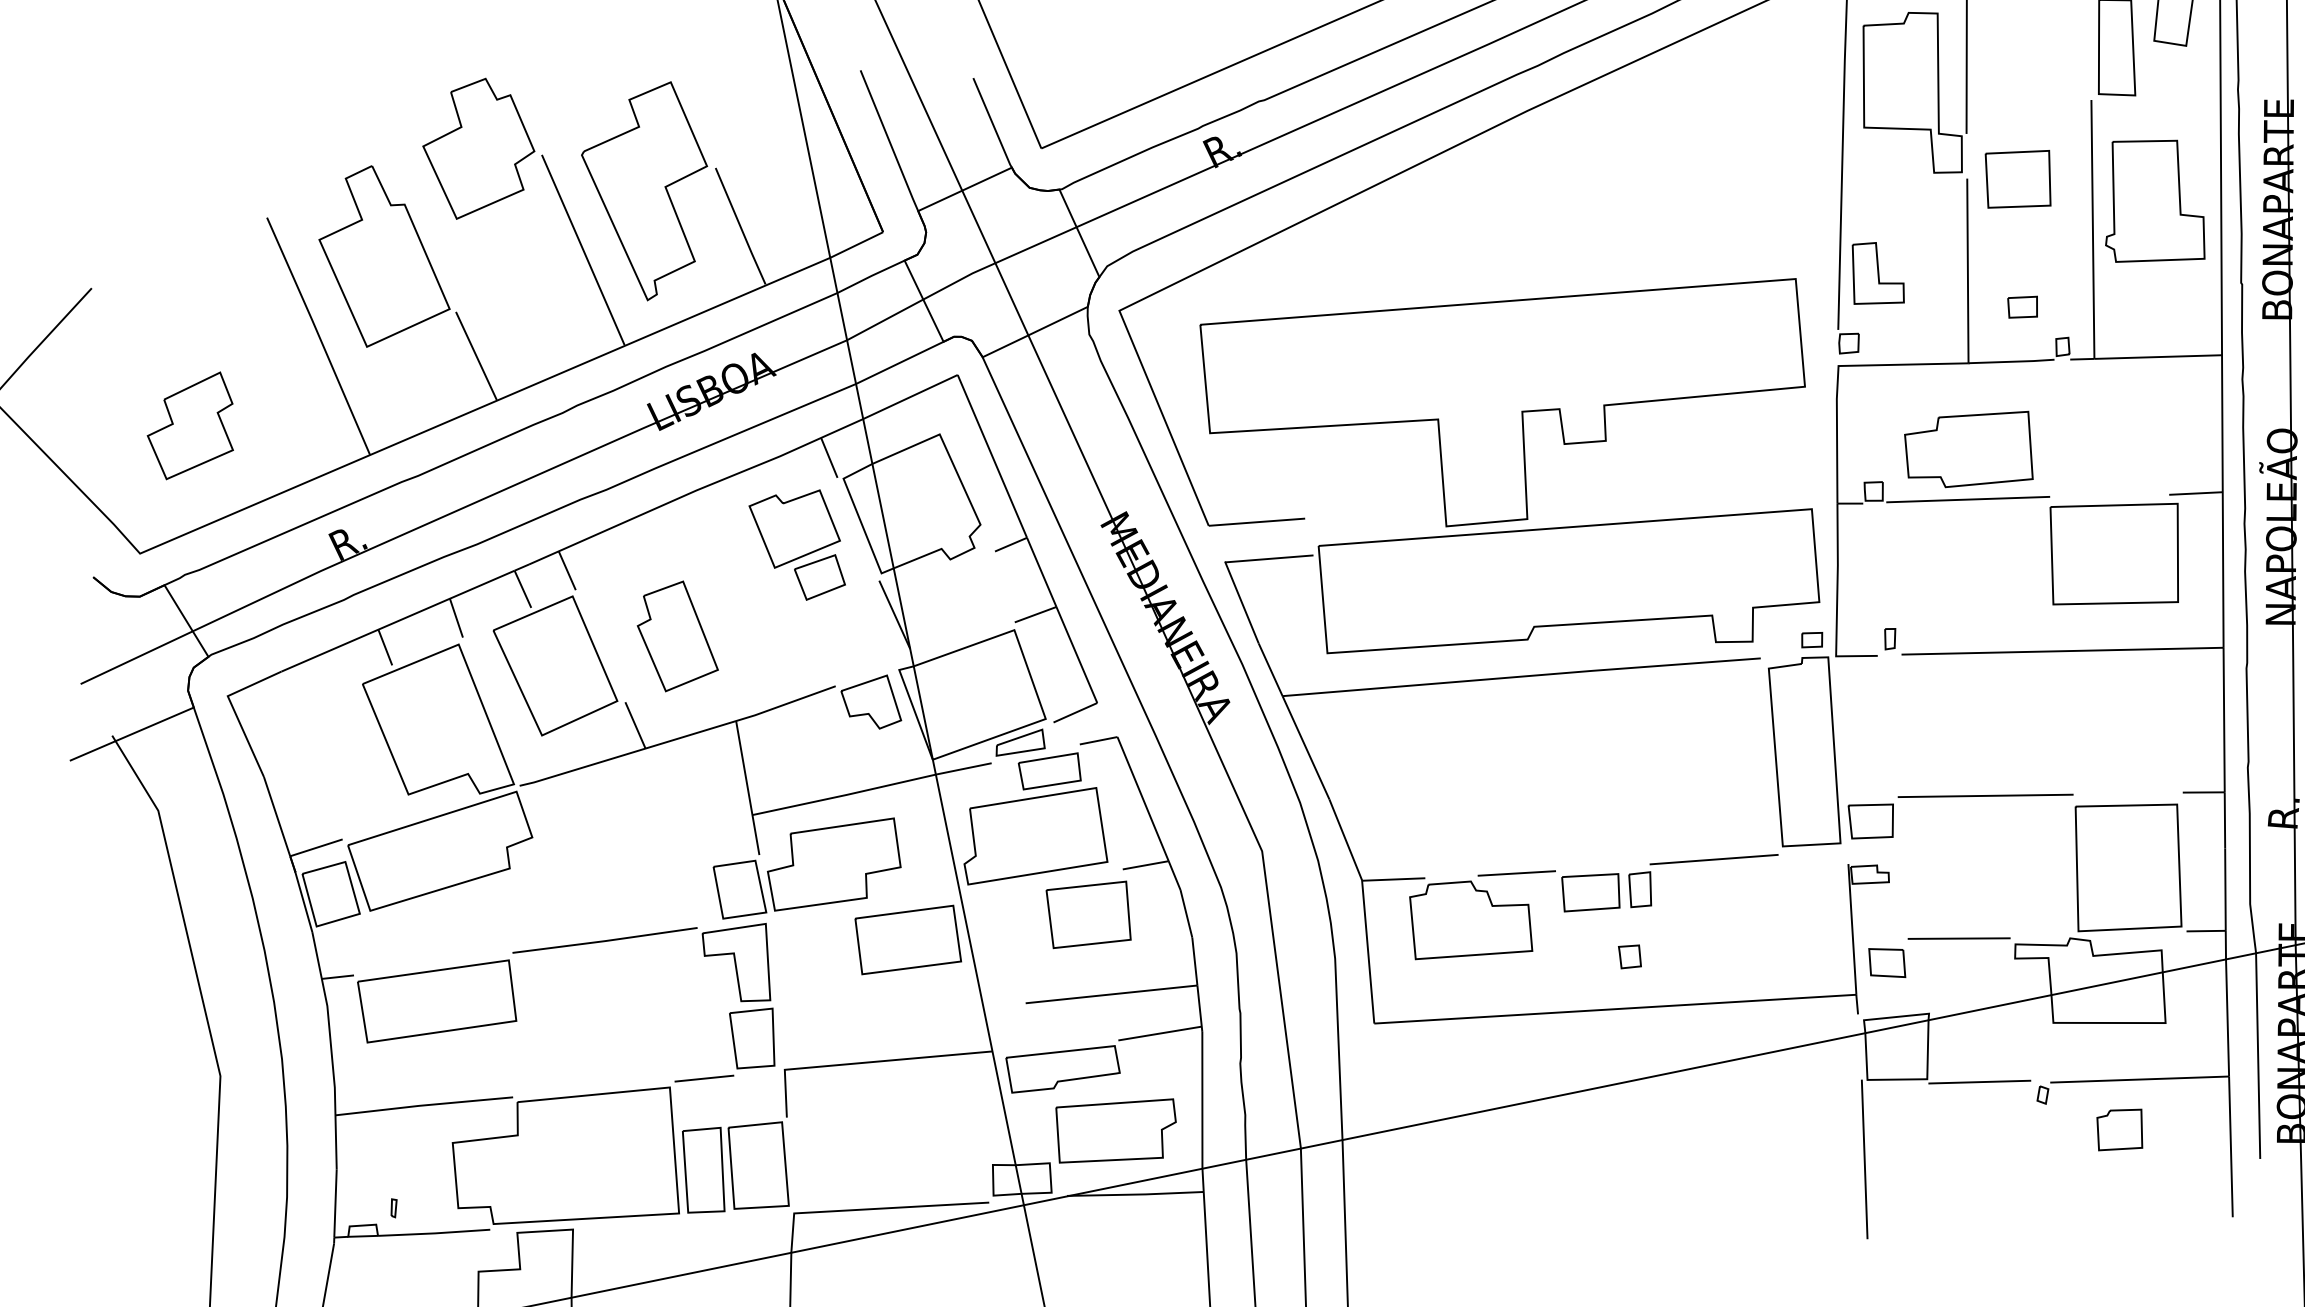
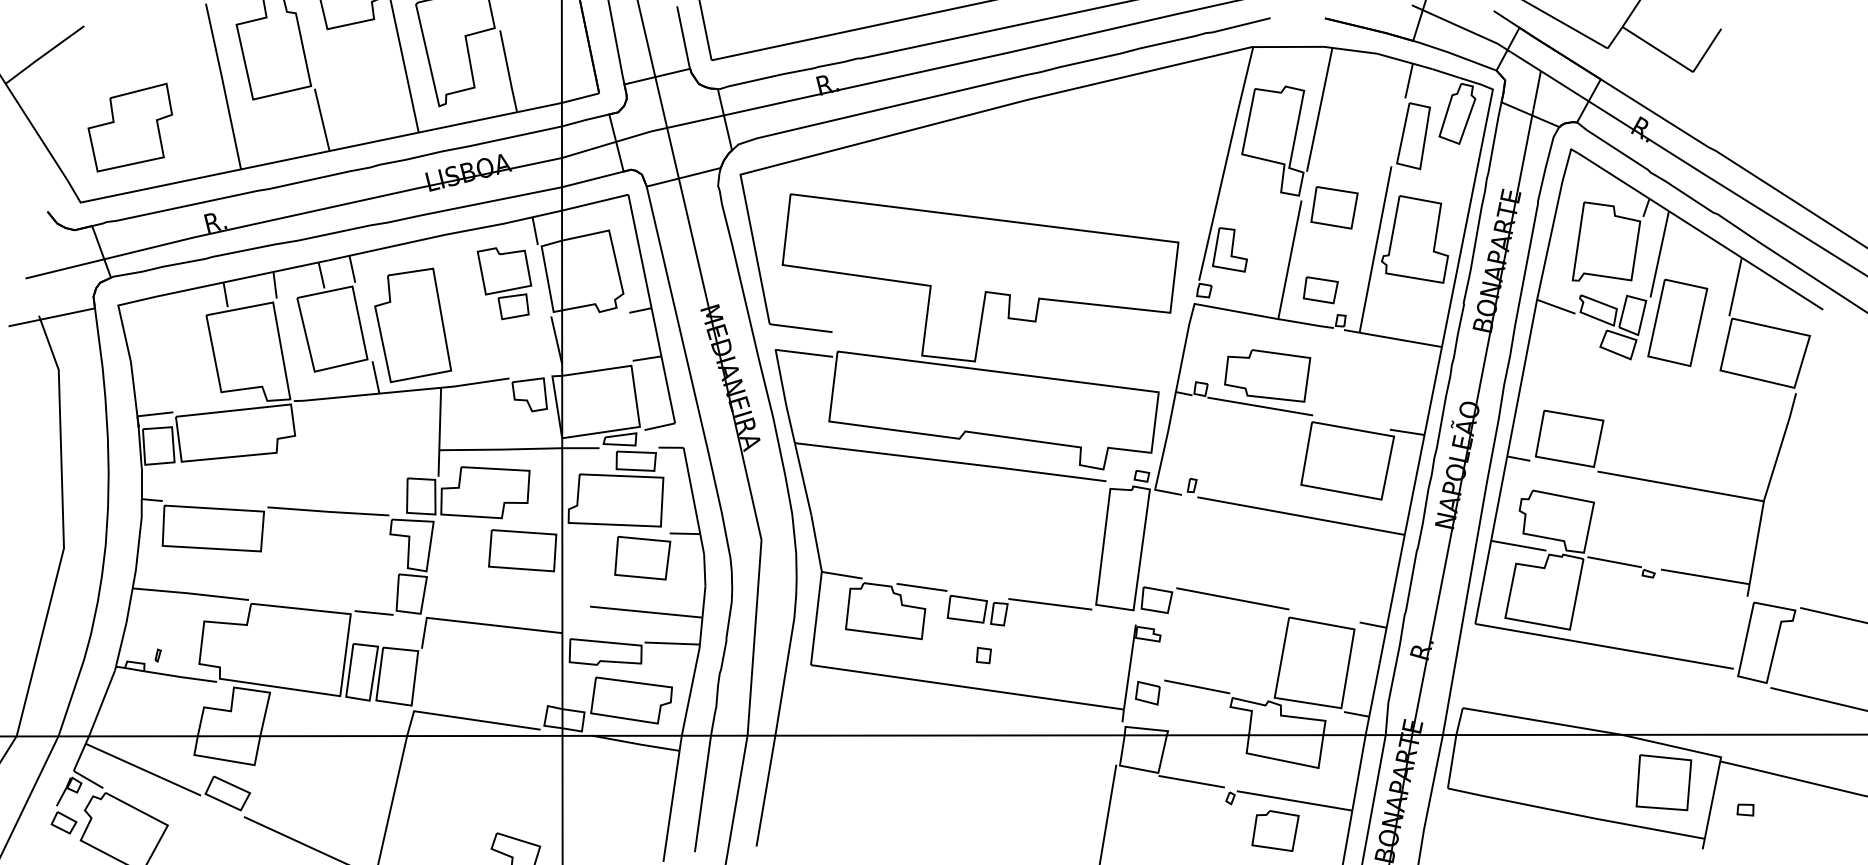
part: (2022, 307) -> (1320, 290), size x1.67
part: (190, 426) -> (129, 127), size x1.43
part: (675, 636) -> (413, 325), size x1.67
part: (2120, 1129) -> (1275, 830), size x1.43

